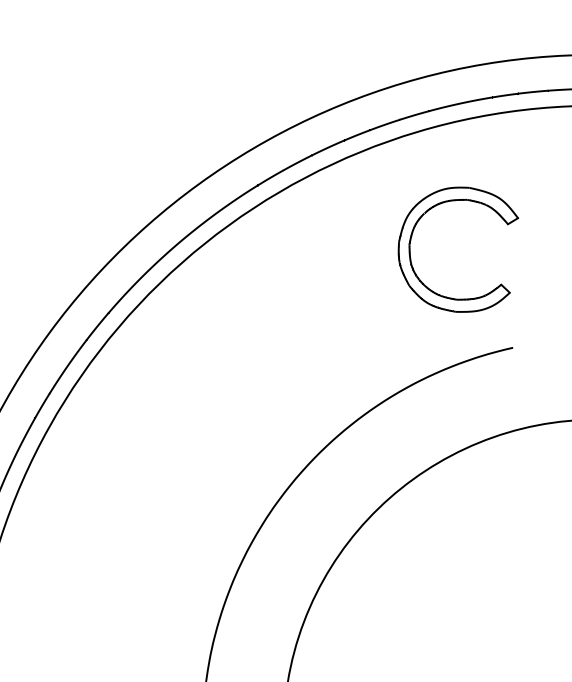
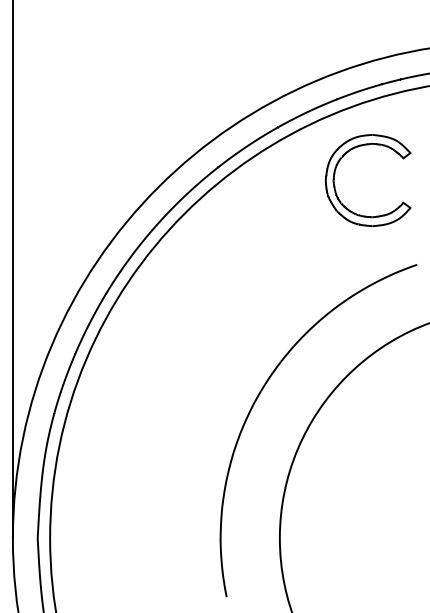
part: (411, 250) -> (335, 185), moved

